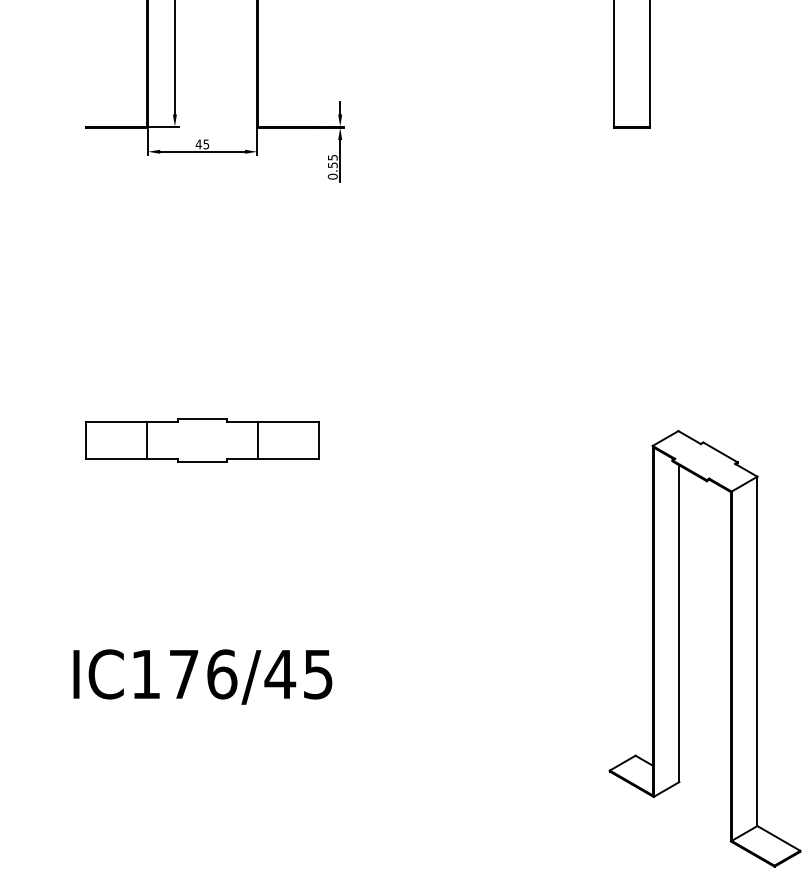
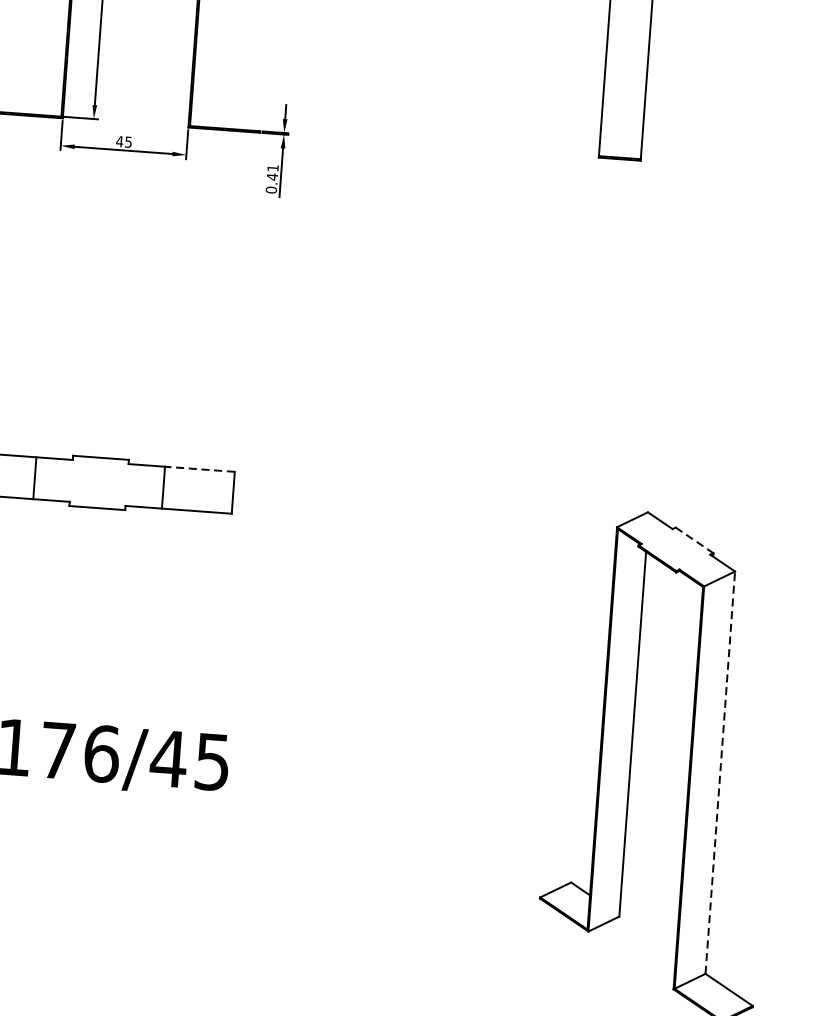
text: (332, 161) -> (272, 172), 0.55 -> 0.41
line: (288, 422) -> (199, 469), solid -> dashed
line: (720, 452) -> (694, 540), solid -> dashed
line: (757, 651) -> (720, 772), solid -> dashed

